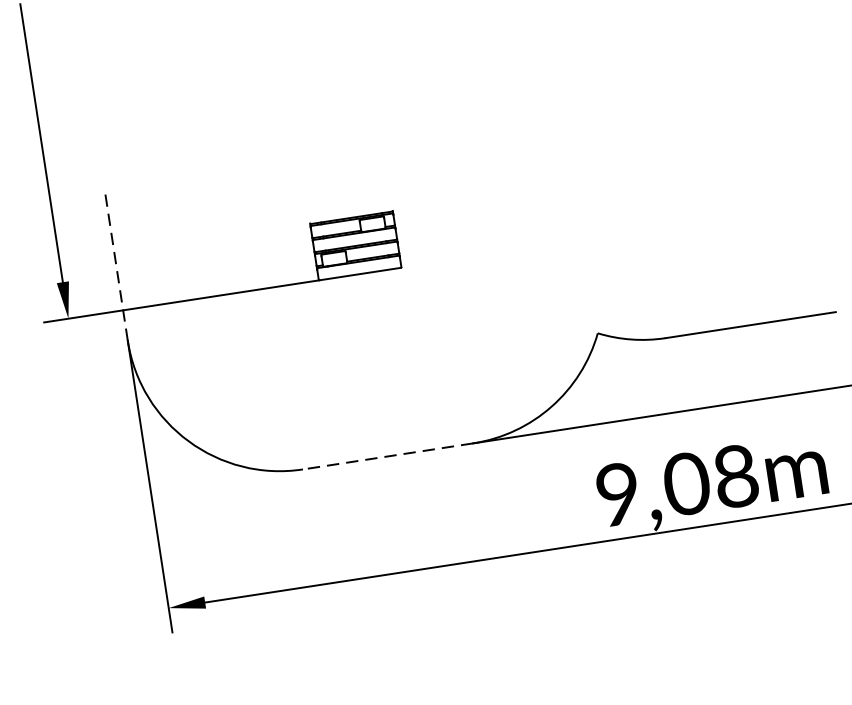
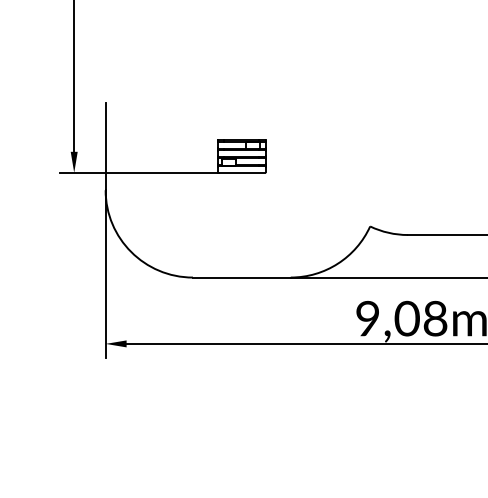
line: (115, 264) -> (105, 146), dashed -> solid
line: (387, 456) -> (241, 277), dashed -> solid

